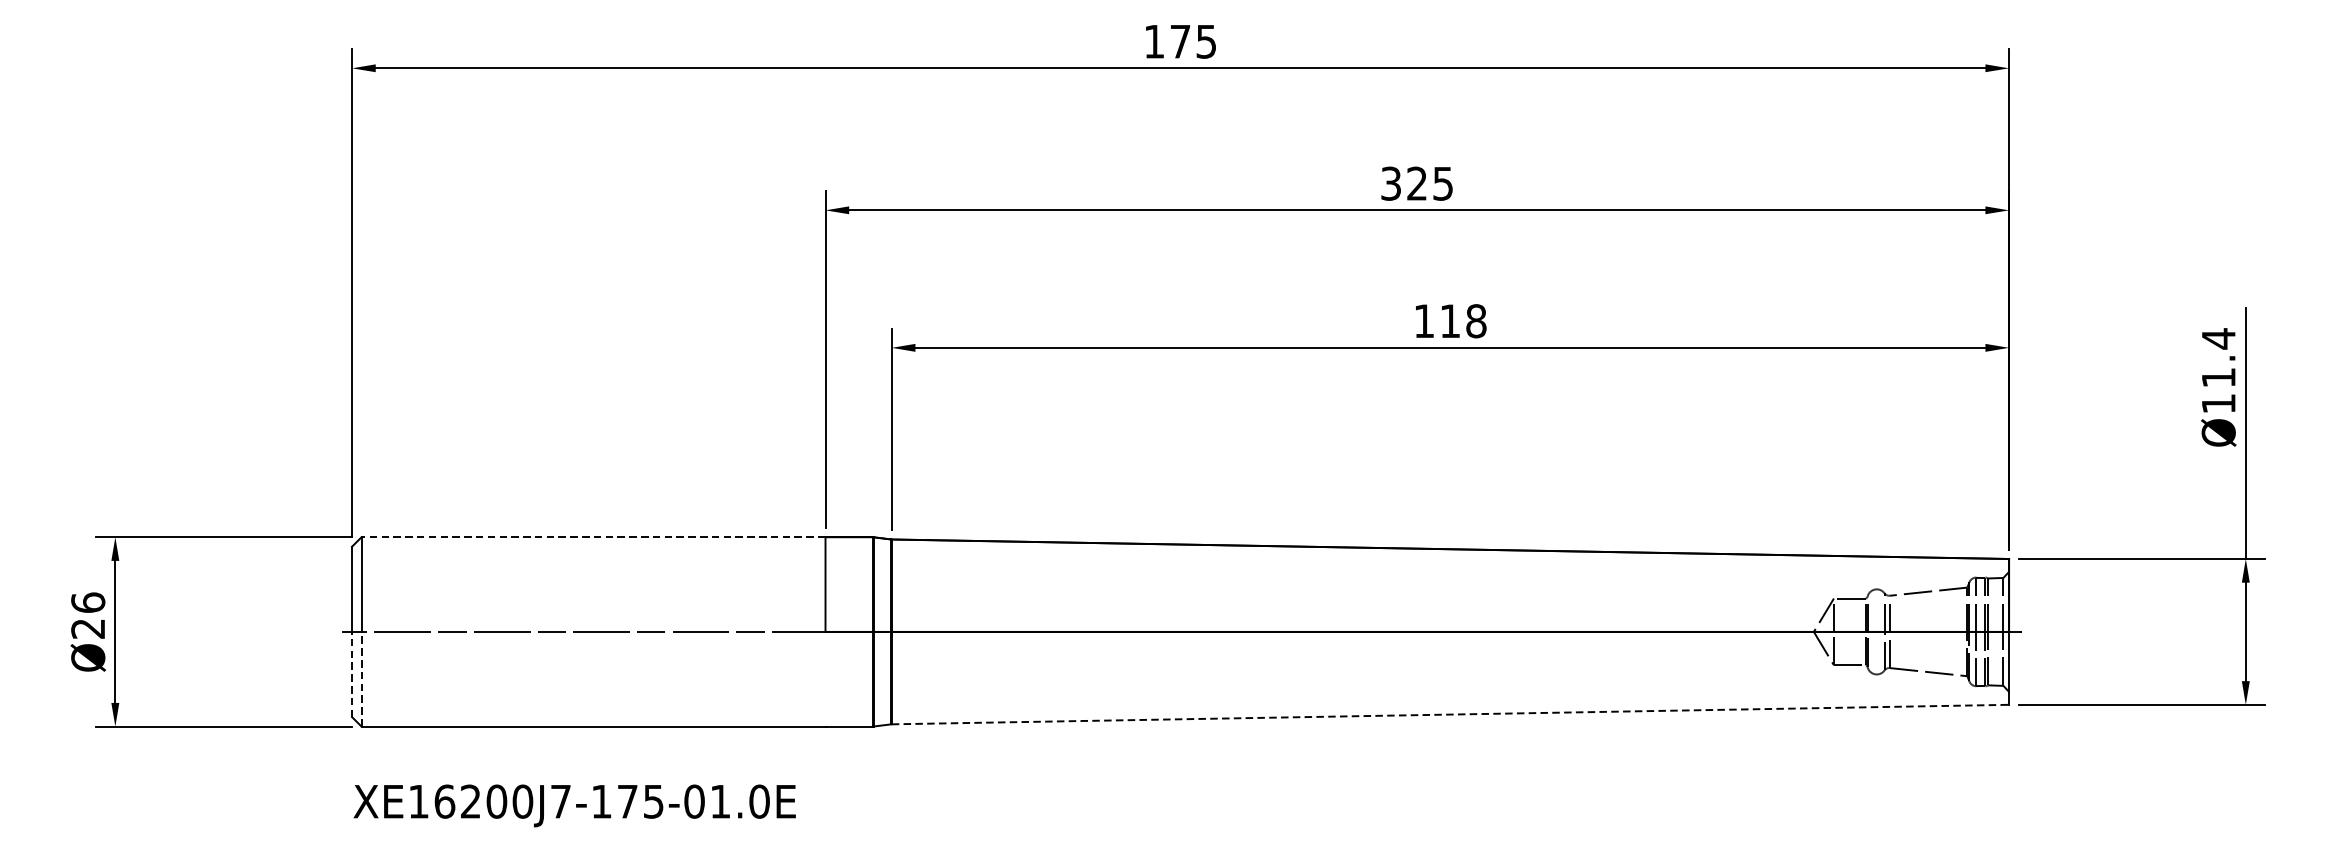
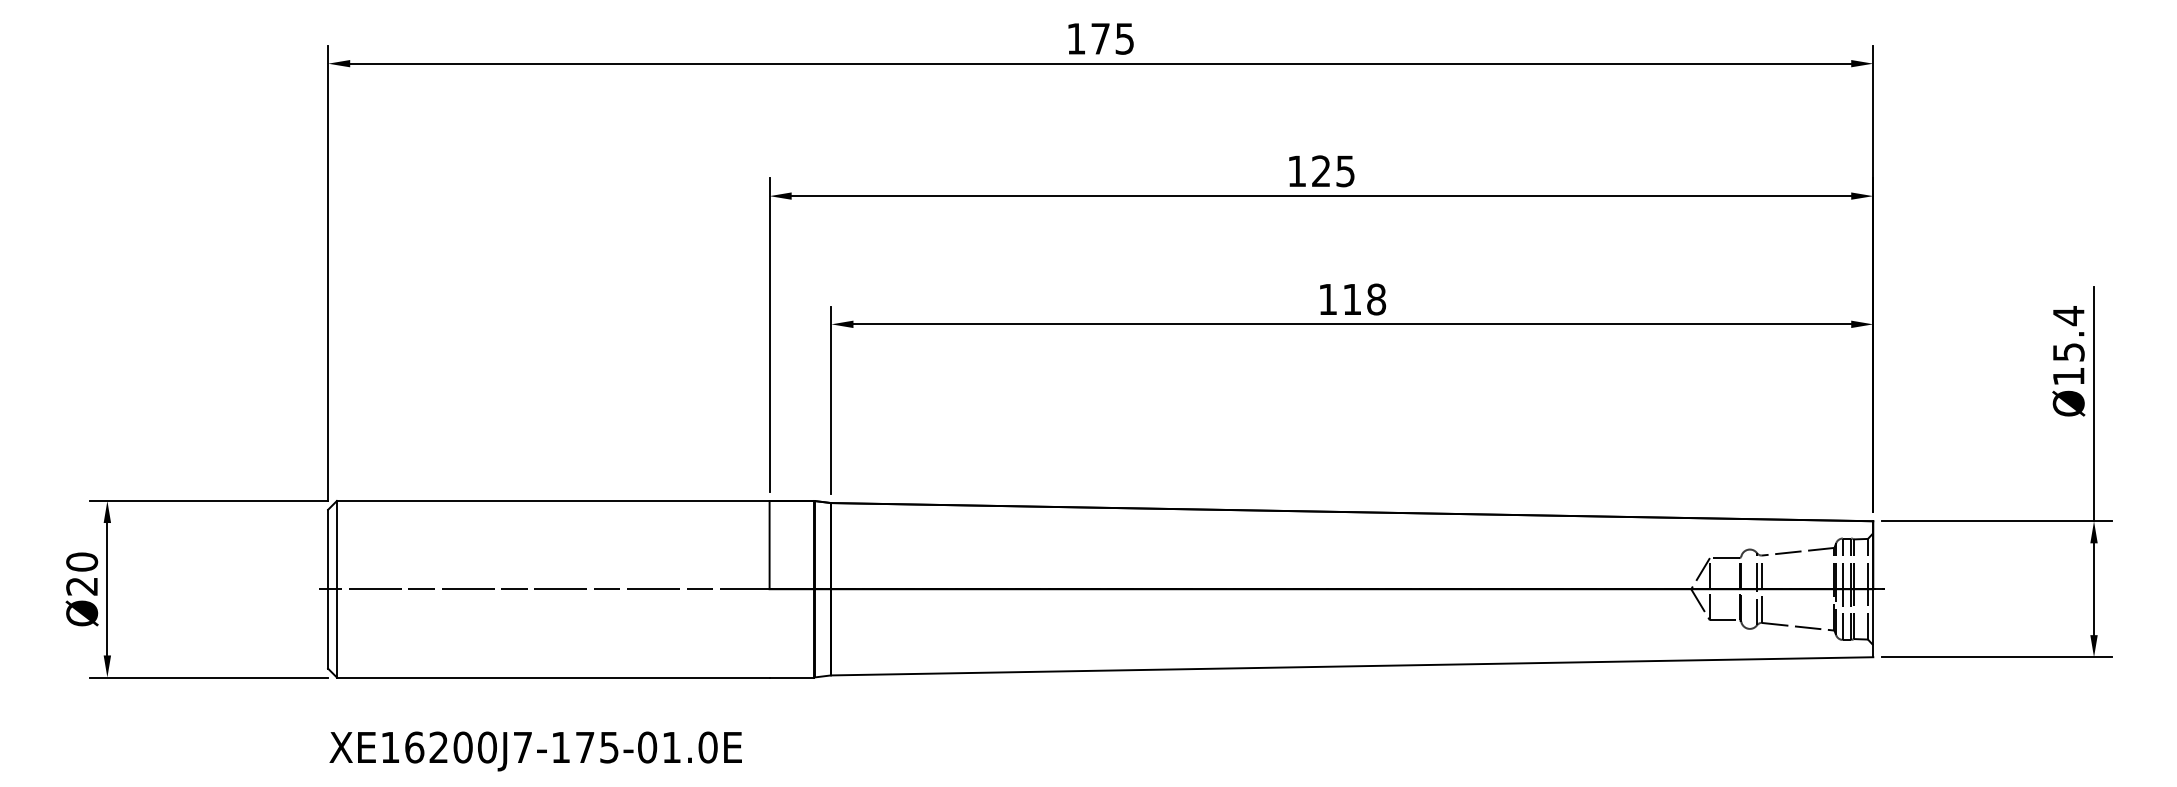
text: (1391, 183) -> (1297, 171), 325 -> 125
text: (2218, 378) -> (2068, 352), Ø11.4 -> Ø15.4
line: (592, 536) -> (552, 500), dashed -> solid
text: (87, 602) -> (81, 561), Ø26 -> Ø20
line: (352, 674) -> (328, 628), dashed -> solid
line: (361, 678) -> (336, 632), dashed -> solid
line: (1450, 714) -> (1352, 666), dashed -> solid

